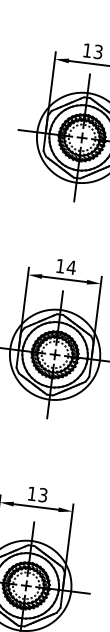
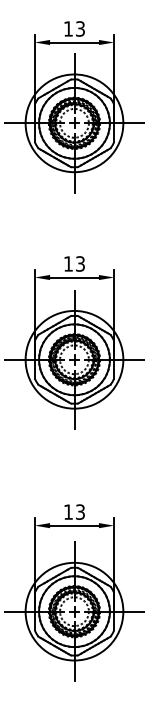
text: (71, 267) -> (80, 263), 14 -> 13

